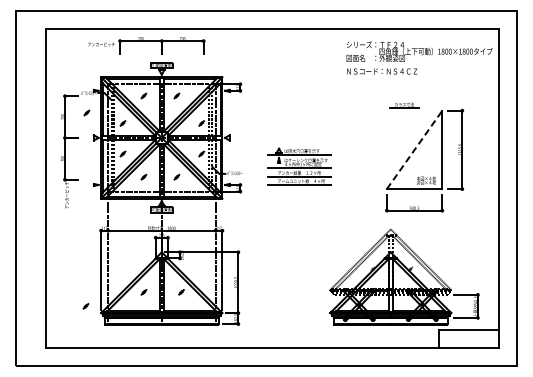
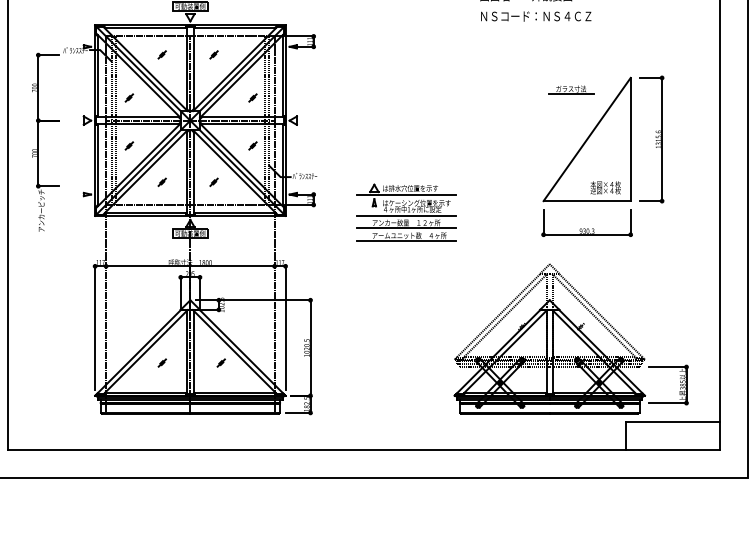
part: (404, 105) -> (571, 90), moved
part: (86, 112) -> (72, 80), removed
line: (414, 149) -> (586, 138), dashed -> solid
part: (299, 166) -> (406, 212), moved
part: (85, 306) -> (70, 385), removed

